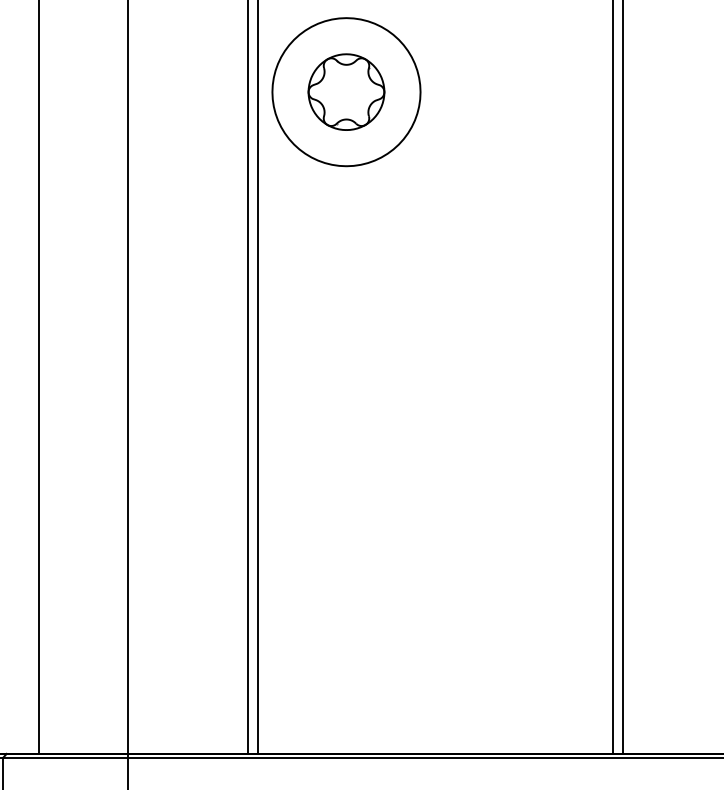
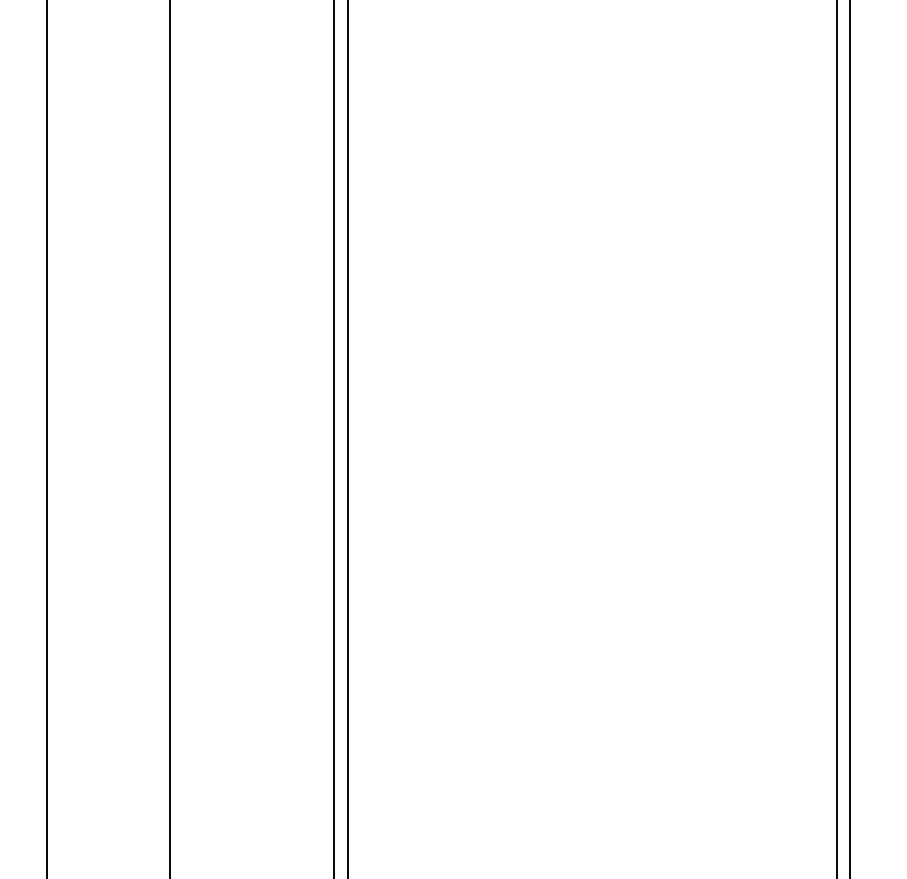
part: (346, 92) -> (469, 157), removed

